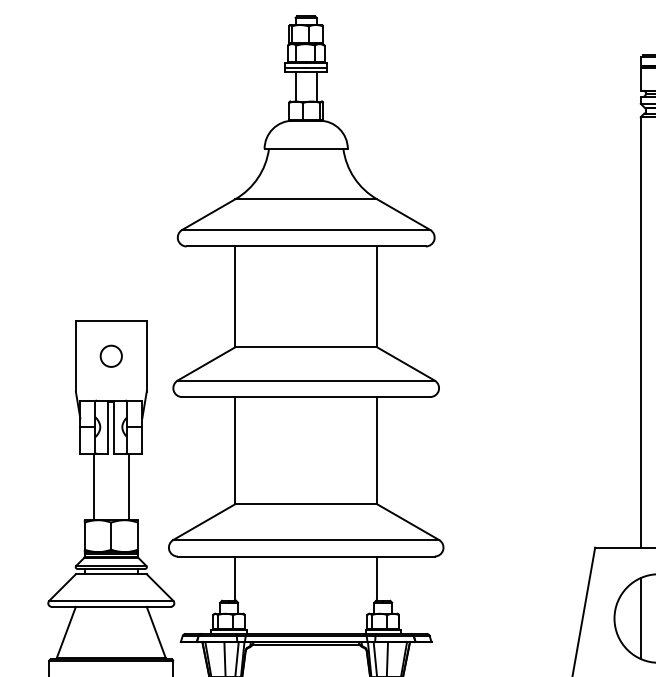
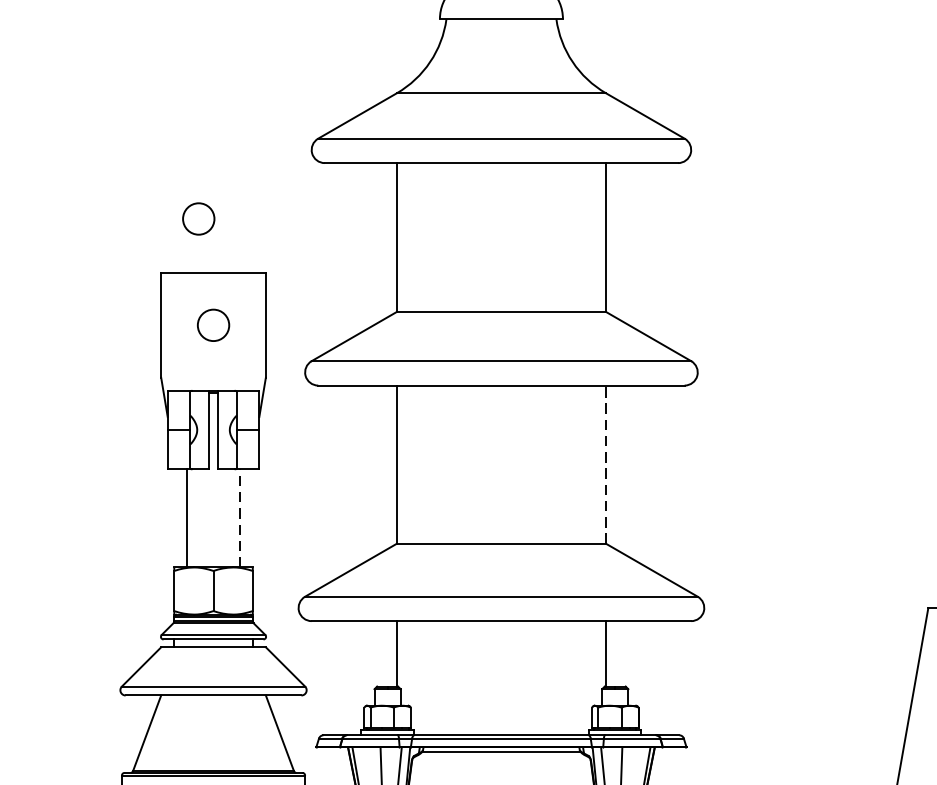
circle: (100, 283) -> (197, 217), added
line: (377, 450) -> (606, 464), solid -> dashed
line: (129, 486) -> (240, 517), solid -> dashed

